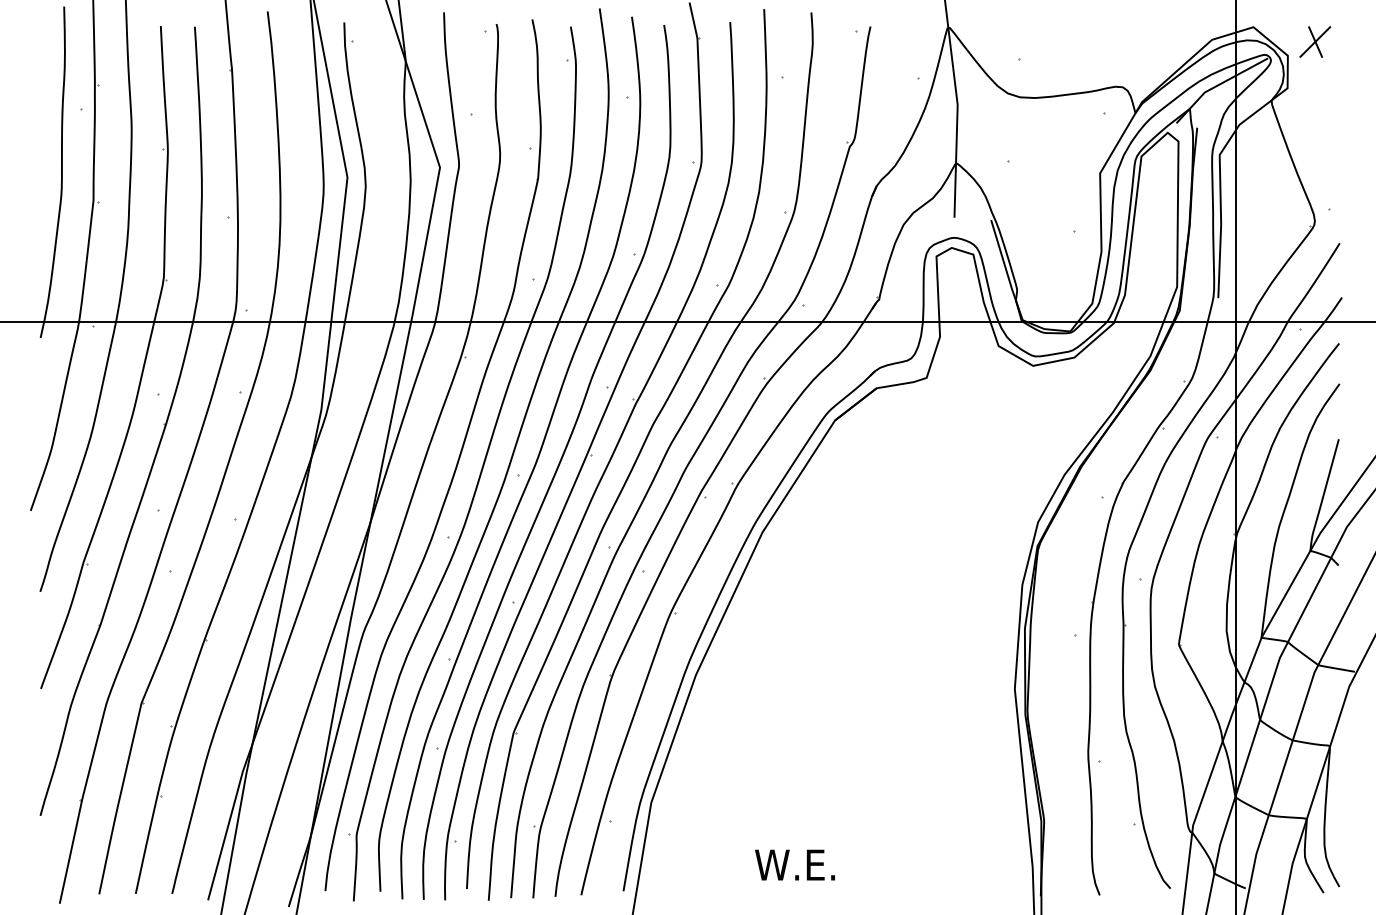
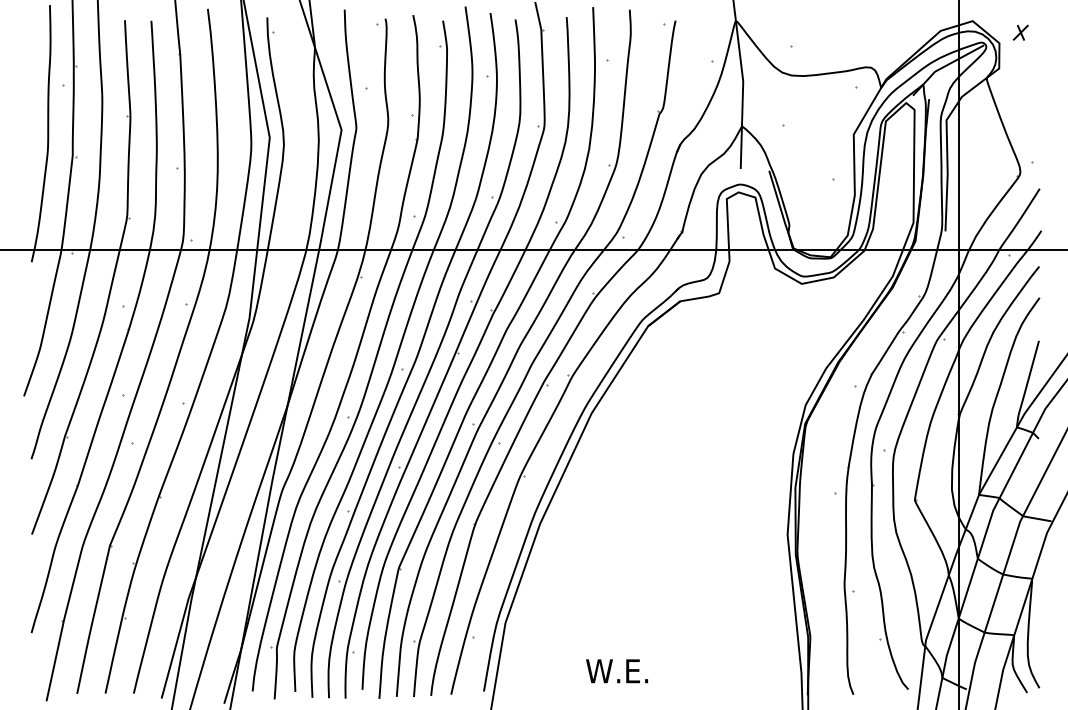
part: (1315, 41) -> (1020, 32), size x0.6

